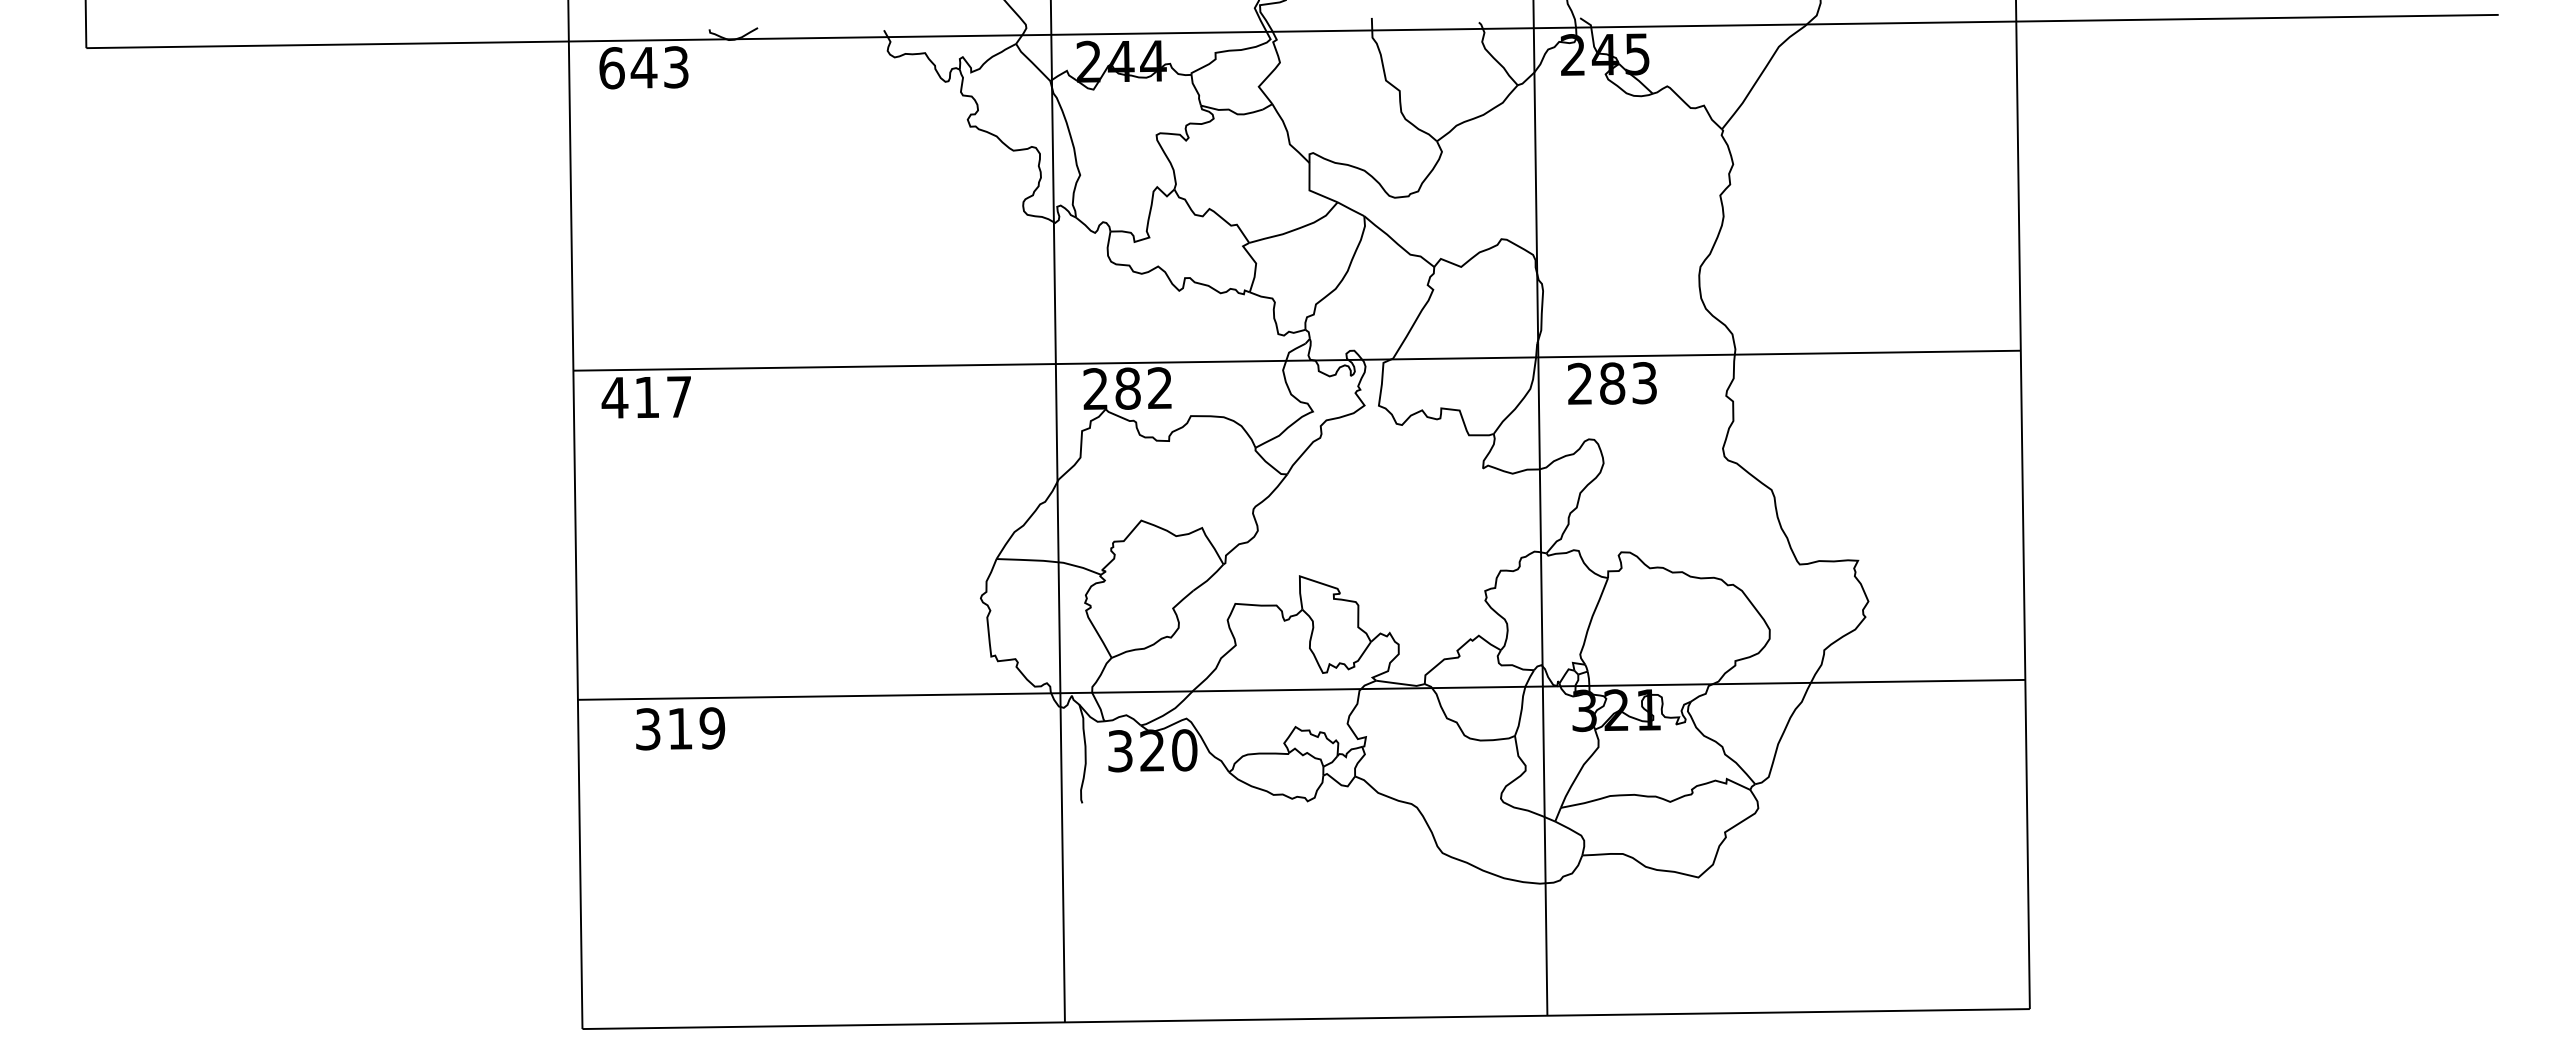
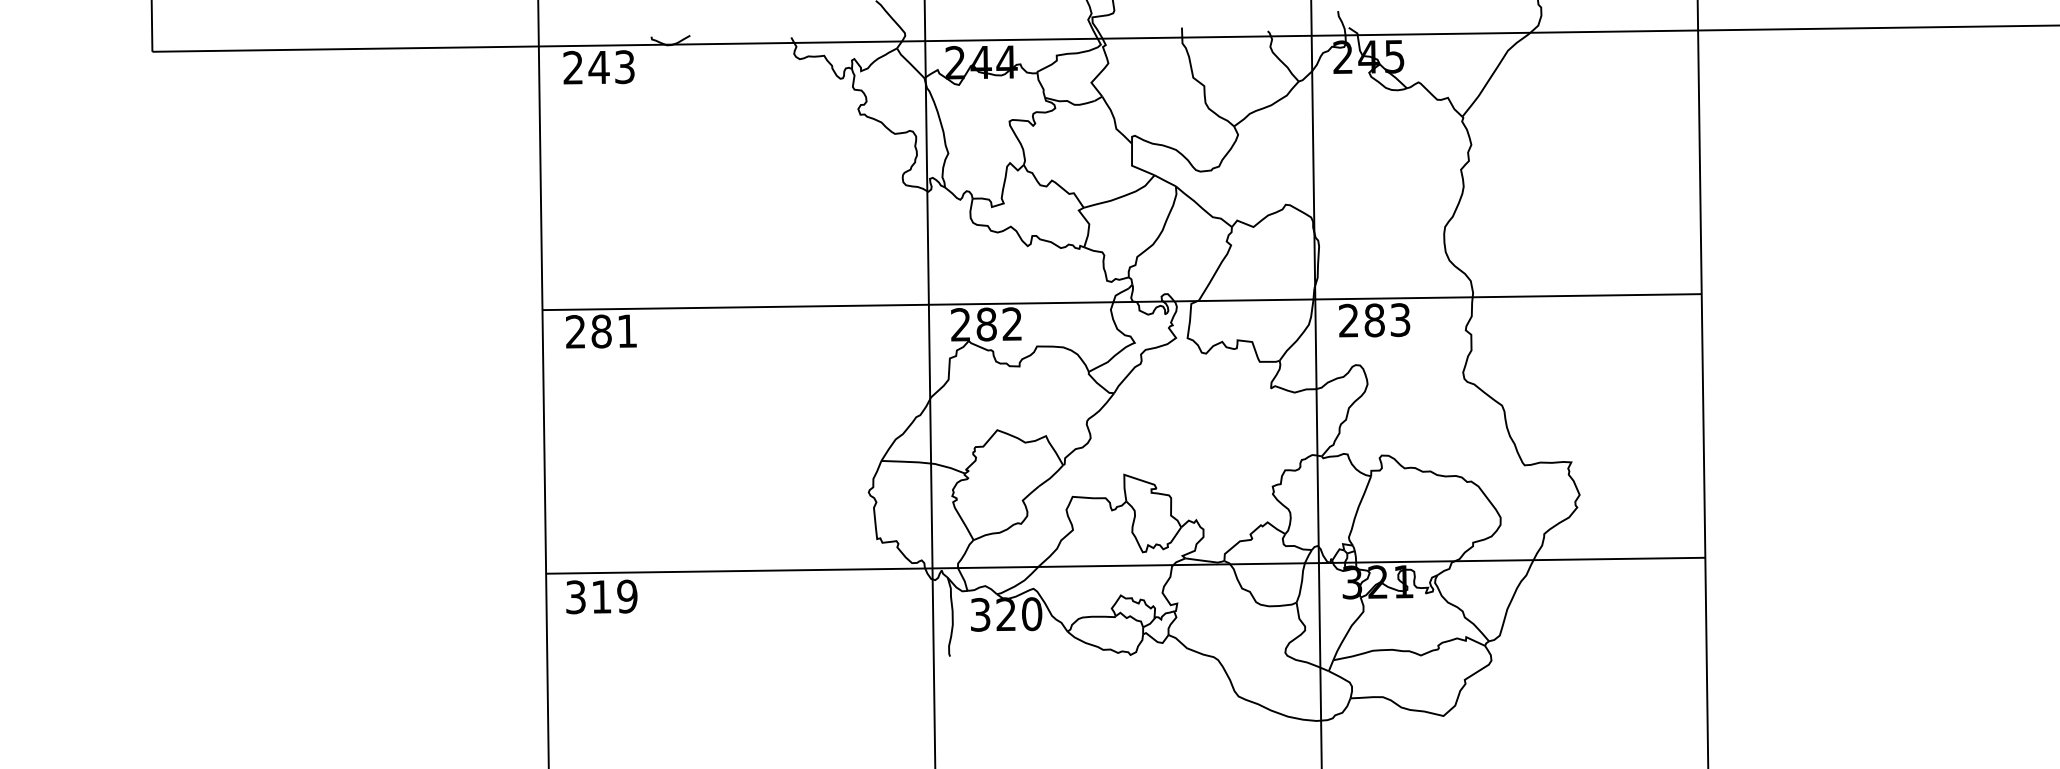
text: (611, 68) -> (572, 68), 643 -> 243
text: (646, 397) -> (601, 331), 417 -> 281
text: (680, 728) -> (601, 596), moved

